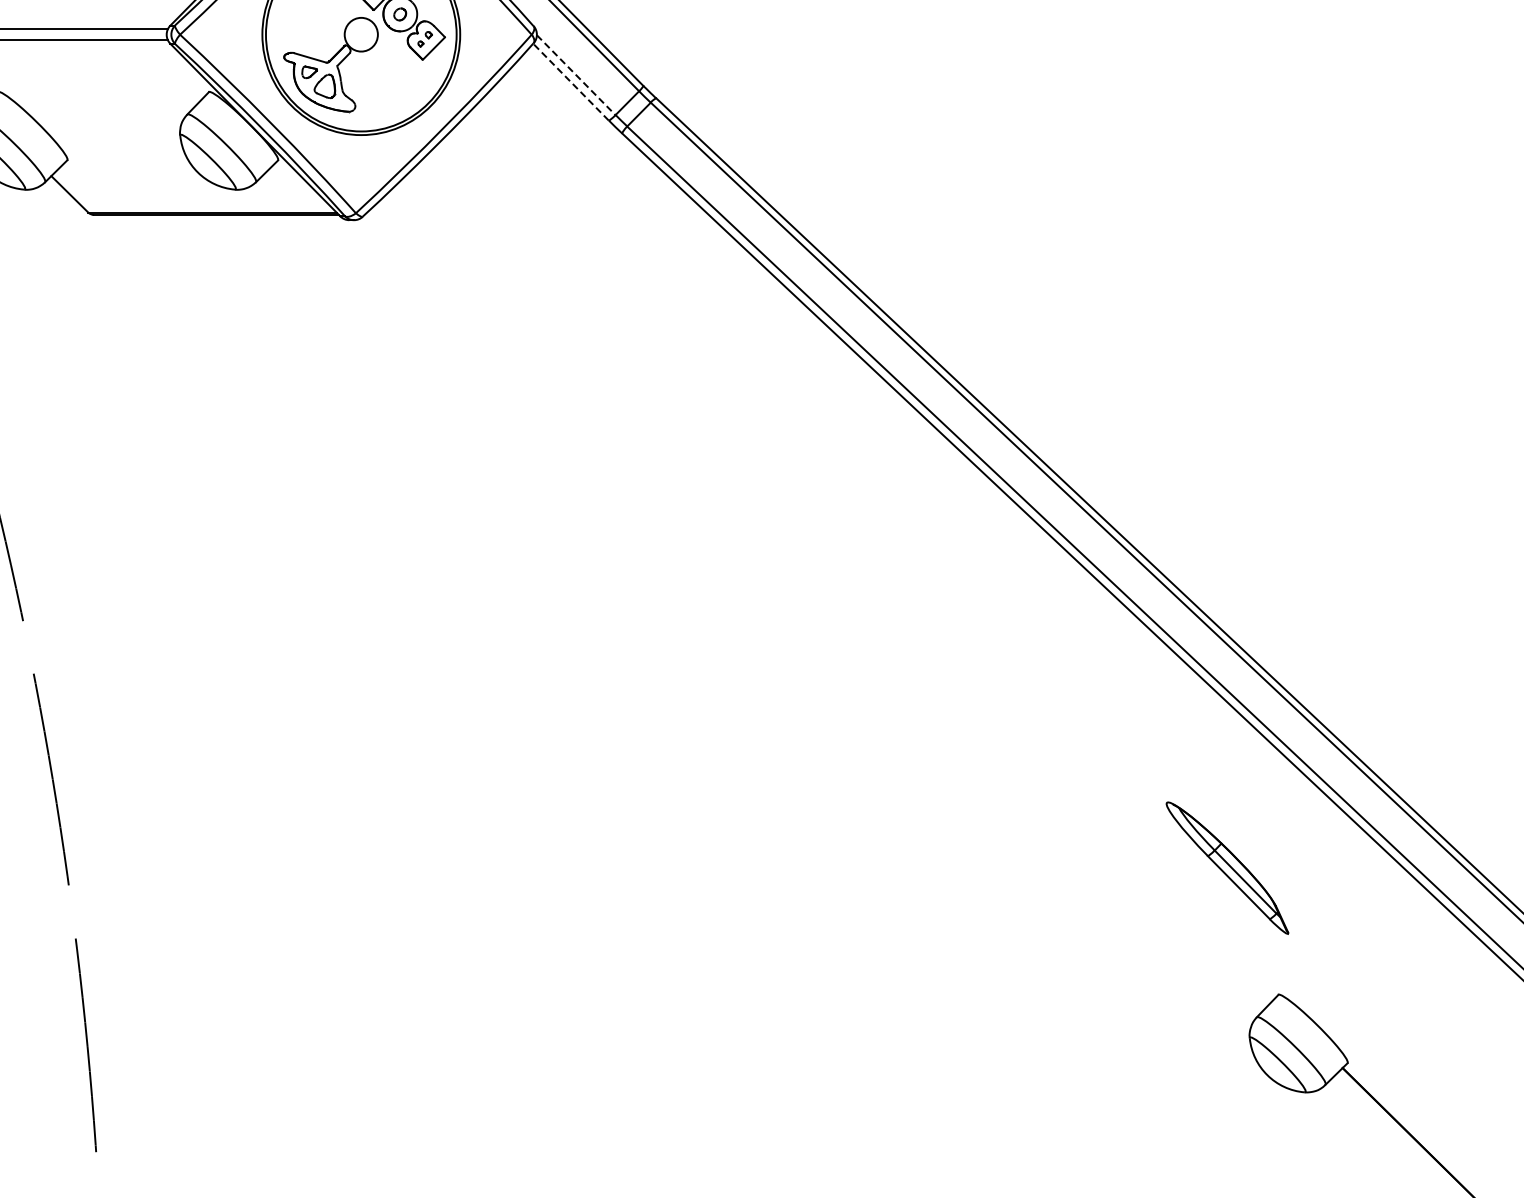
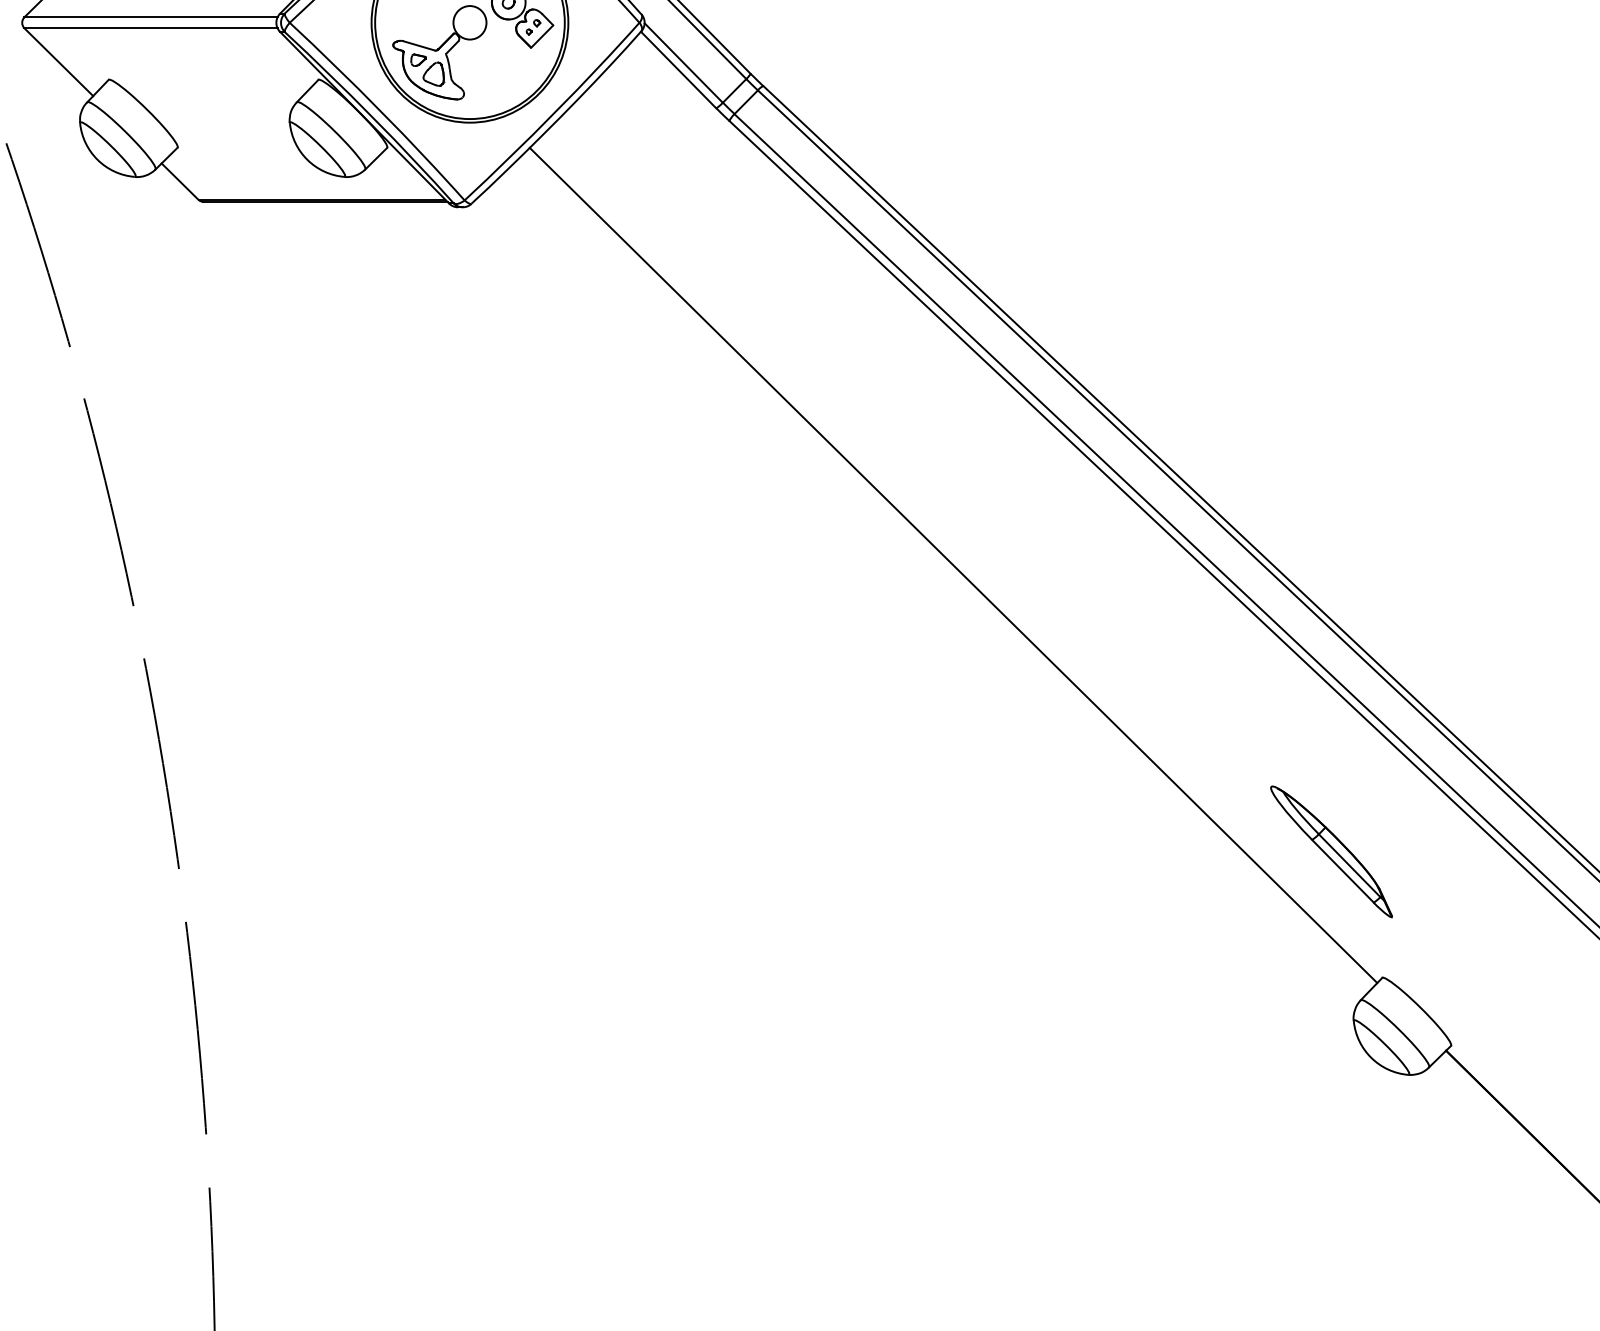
line: (575, 75) -> (683, 63), dashed -> solid
line: (570, 82) -> (678, 70), dashed -> solid
line: (847, 579) -> (953, 564), added

